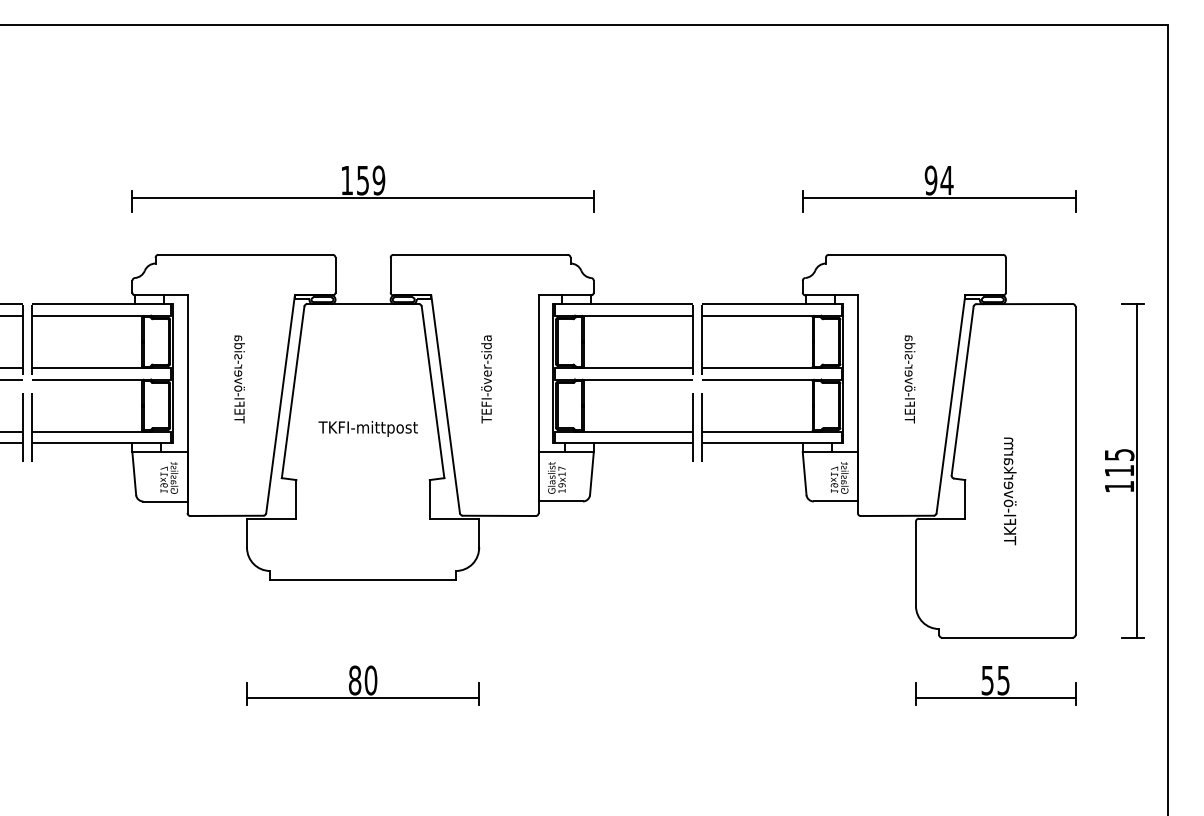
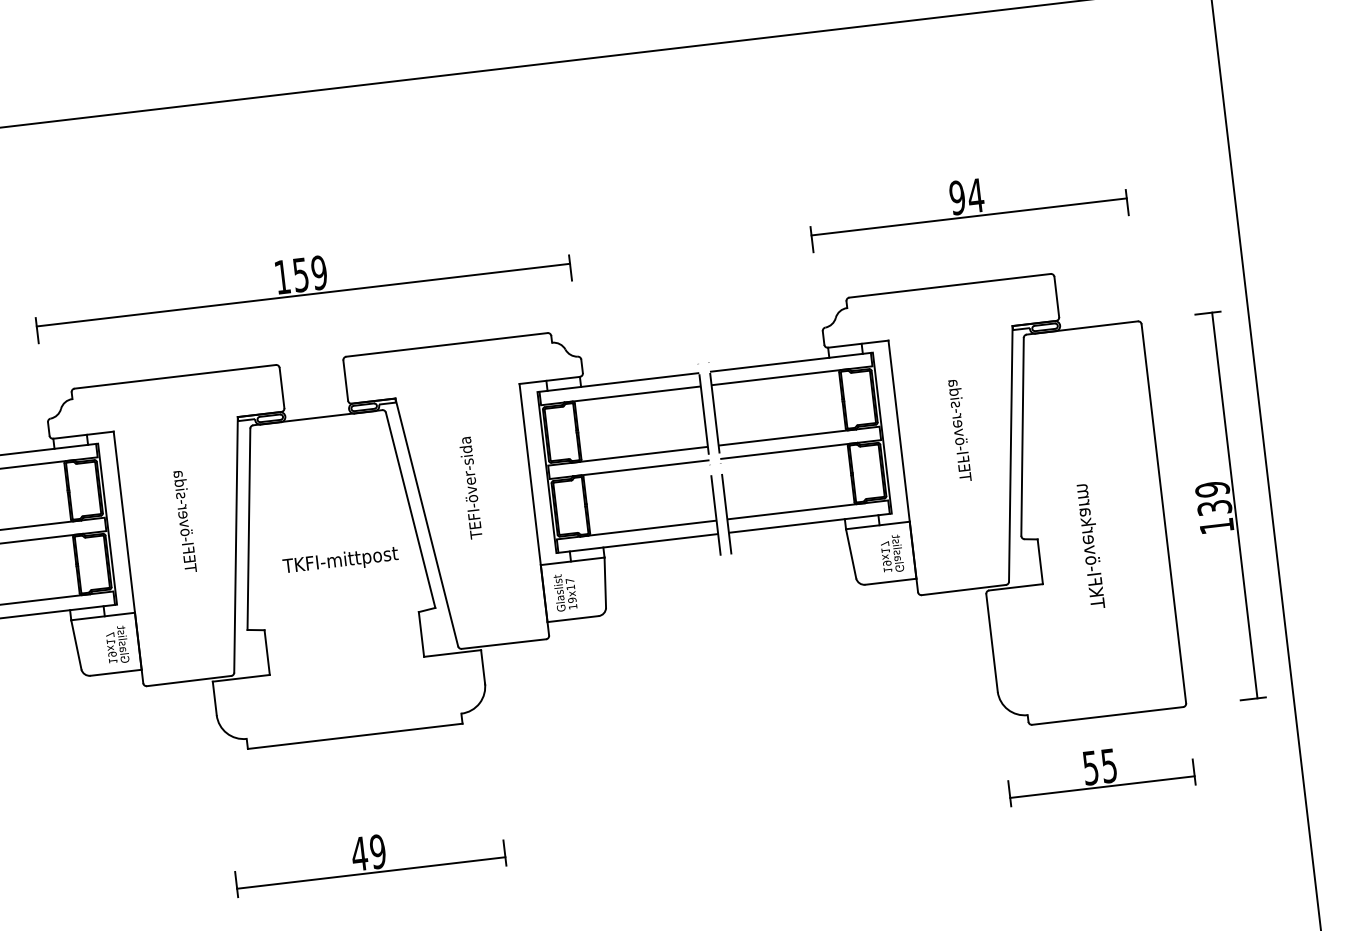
text: (1119, 462) -> (1213, 498), 115 -> 139
text: (362, 680) -> (368, 852), 80 -> 49

